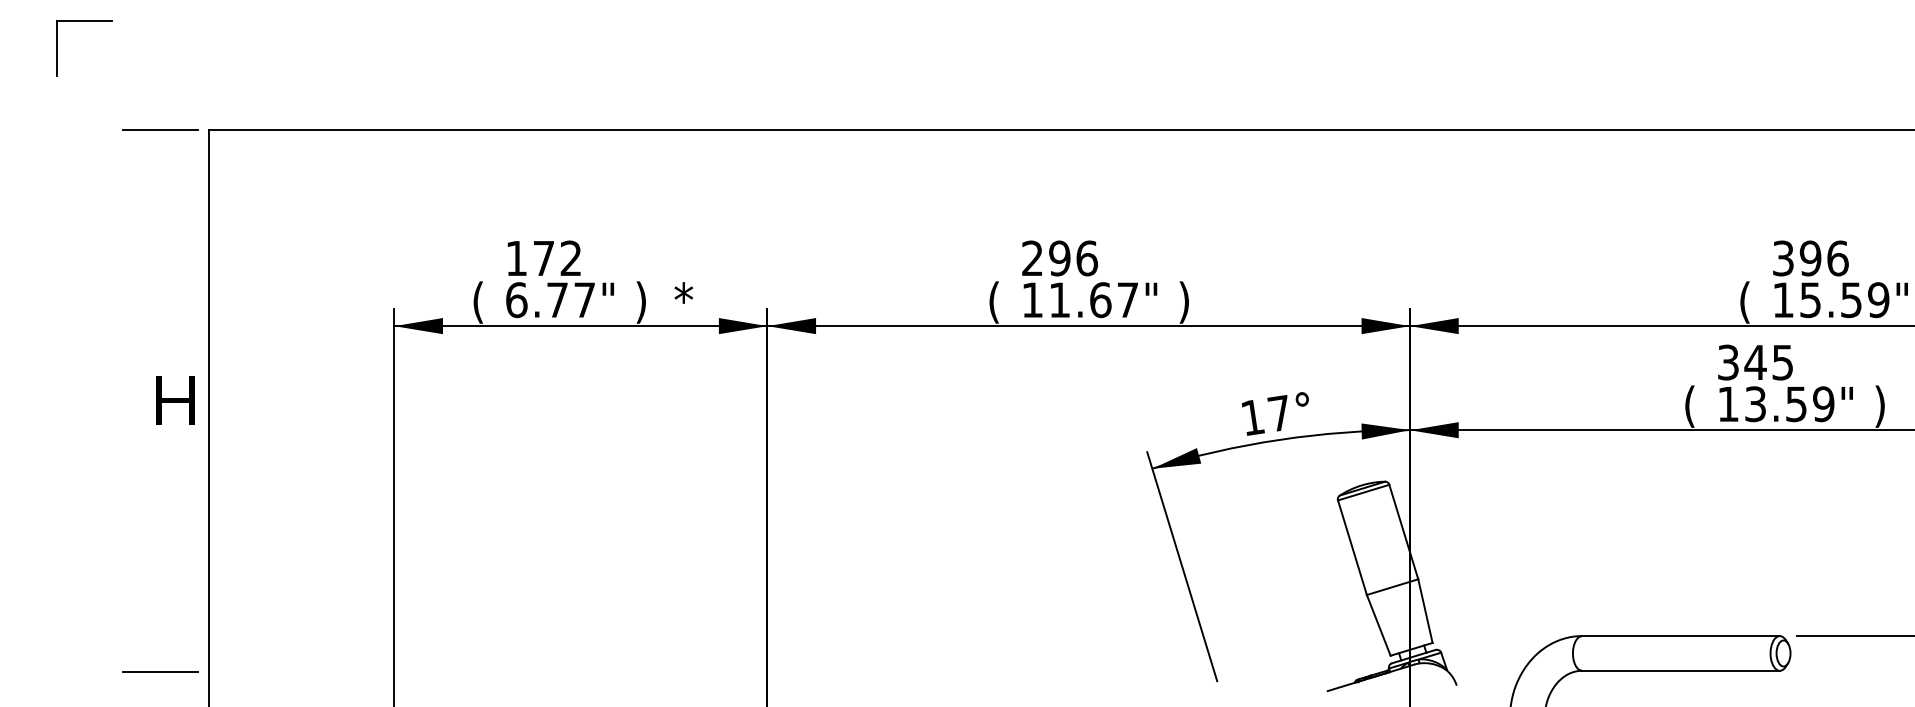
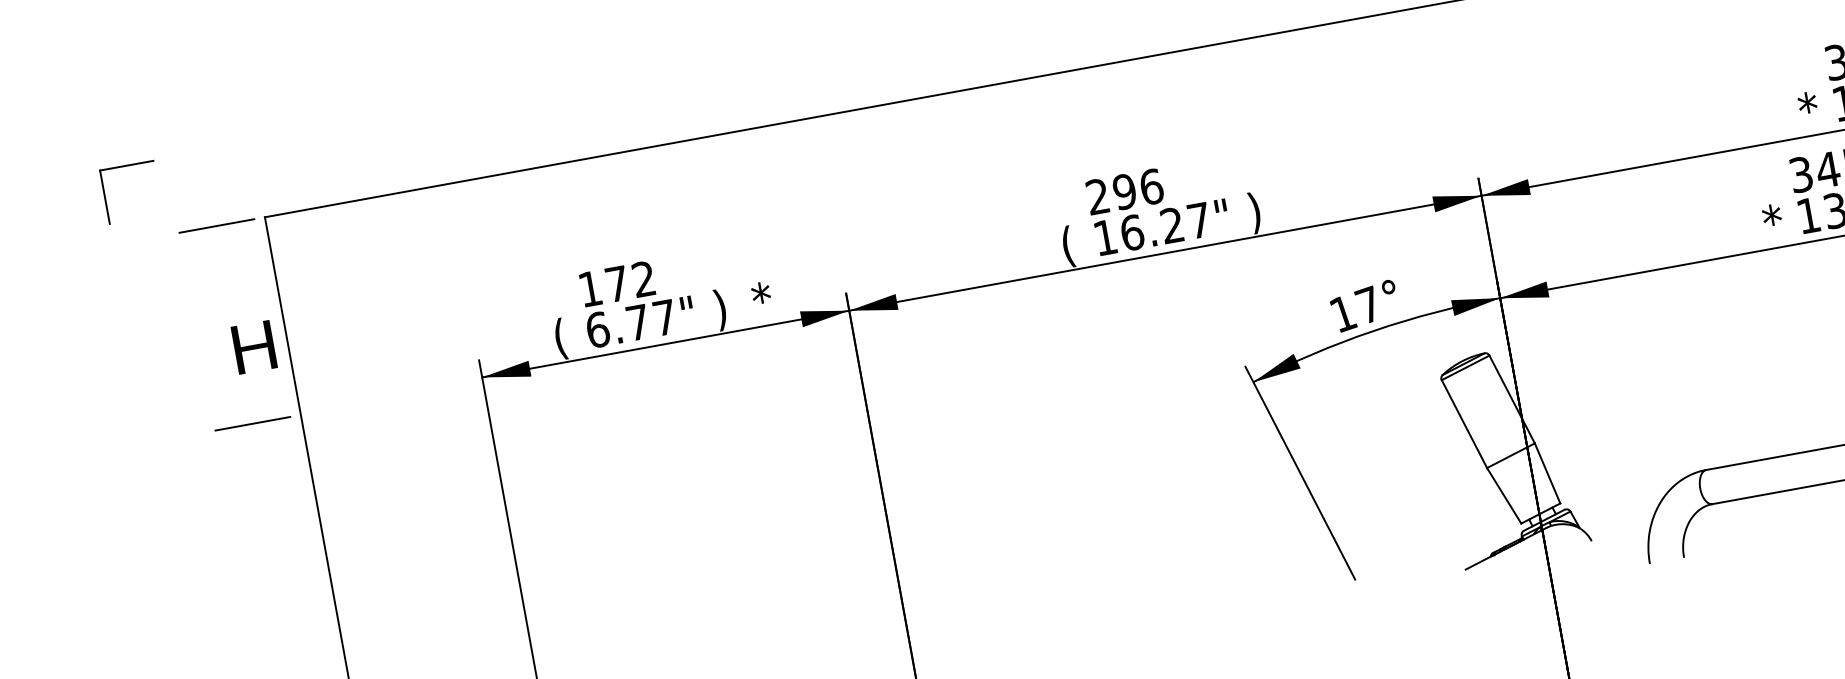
part: (84, 21) -> (126, 165), moved
text: (1080, 300) -> (1152, 229), 11.67" -> 16.27"
text: (1747, 302) -> (1809, 112), ( -> *
line: (160, 330) -> (252, 423), added
text: (175, 400) -> (254, 347), moved
text: (1692, 406) -> (1773, 224), ( -> *

